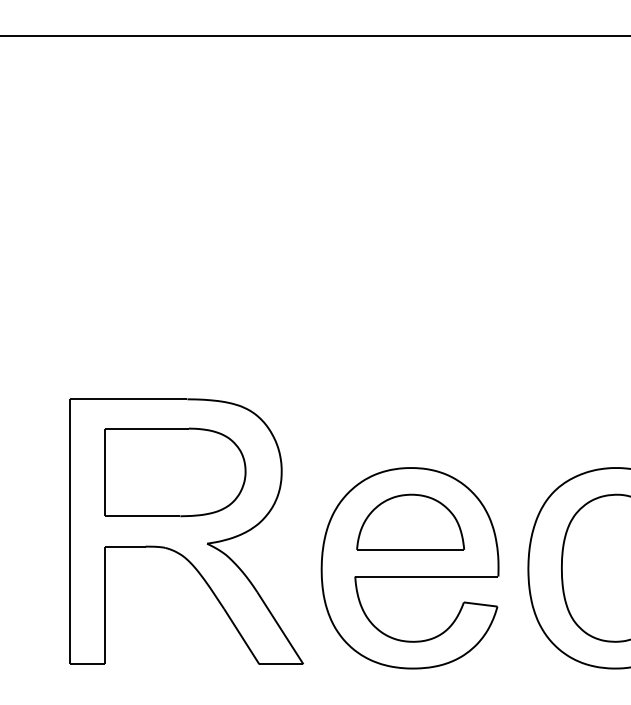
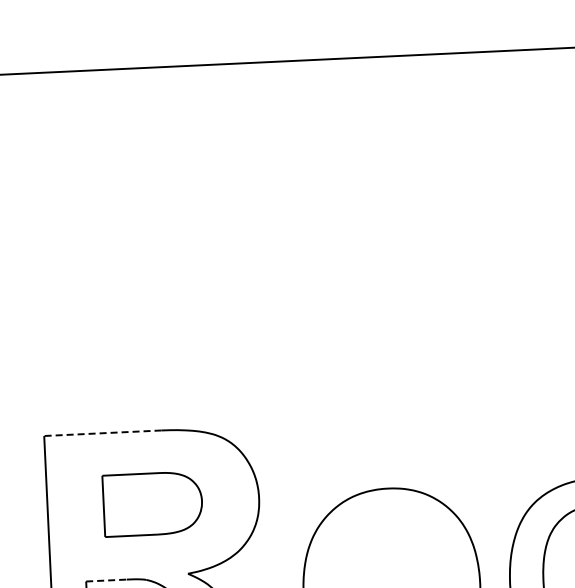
line: (128, 399) -> (102, 433), solid -> dashed
part: (175, 472) -> (153, 504), size x0.7
part: (410, 521) -> (390, 542), removed
line: (125, 546) -> (106, 580), solid -> dashed

